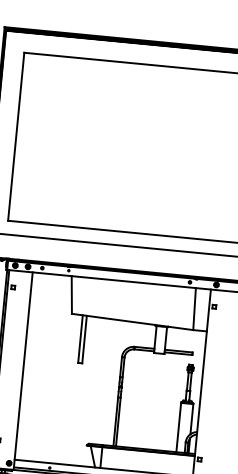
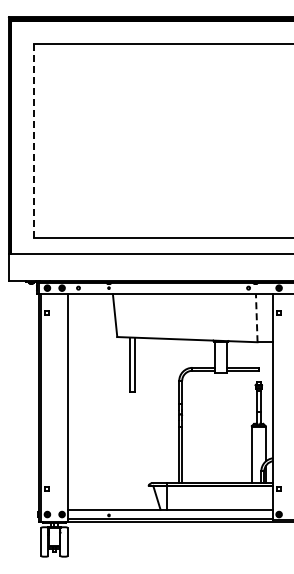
line: (16, 137) -> (34, 141), solid -> dashed
line: (194, 308) -> (256, 317), solid -> dashed

